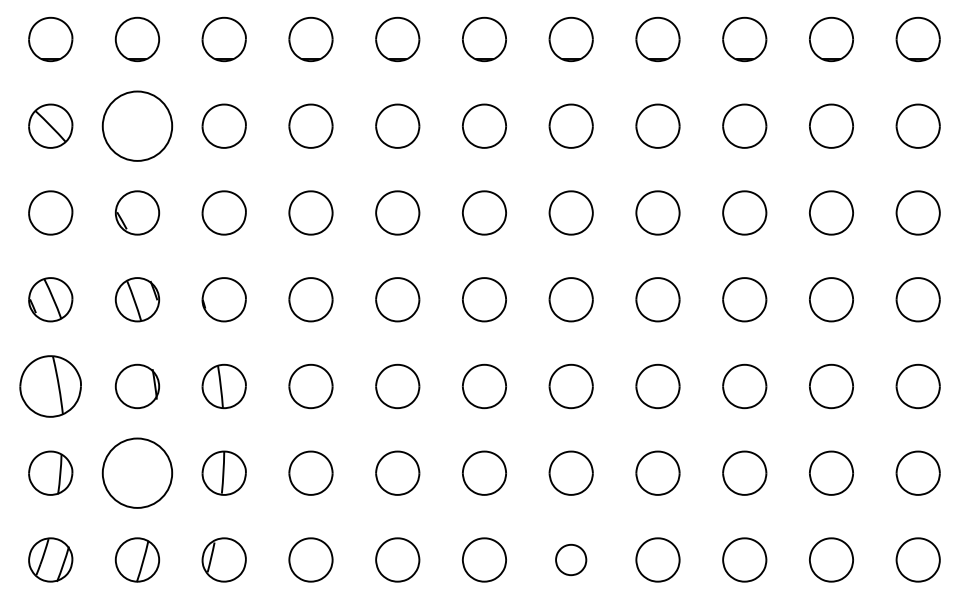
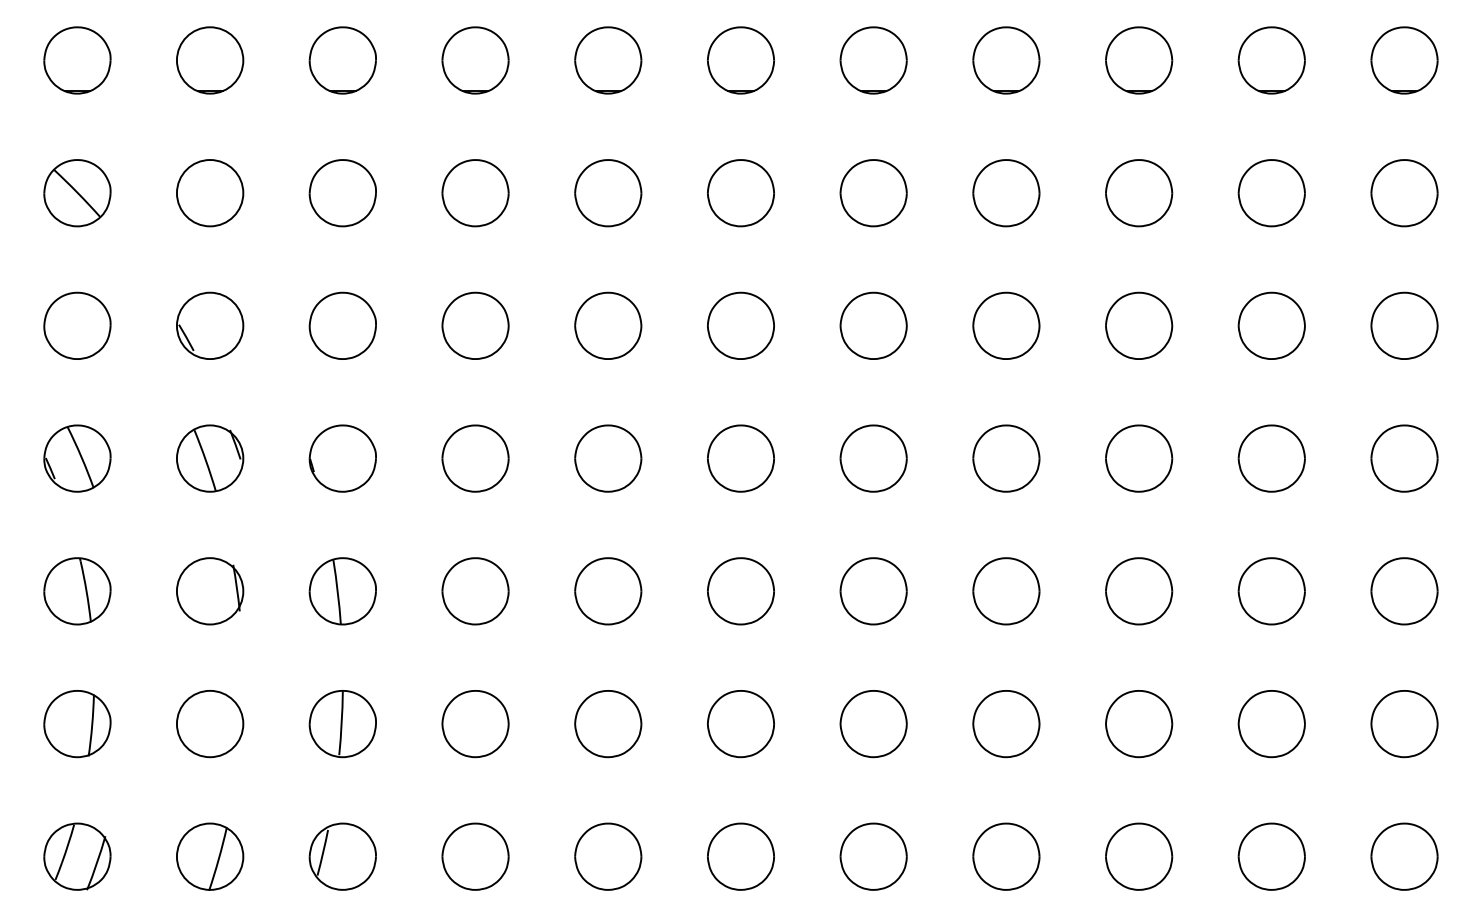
circle: (137, 125) -> (210, 192), size x0.62
part: (50, 386) -> (77, 591), size x0.71
circle: (137, 472) -> (210, 722), size x0.62
part: (570, 559) -> (872, 855), size x1.43

